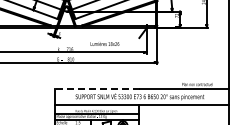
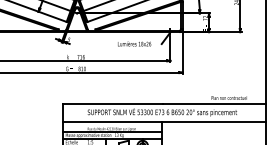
text: (104, 43) -> (134, 43), moved
line: (97, 89) -> (113, 103), dashed -> solid

